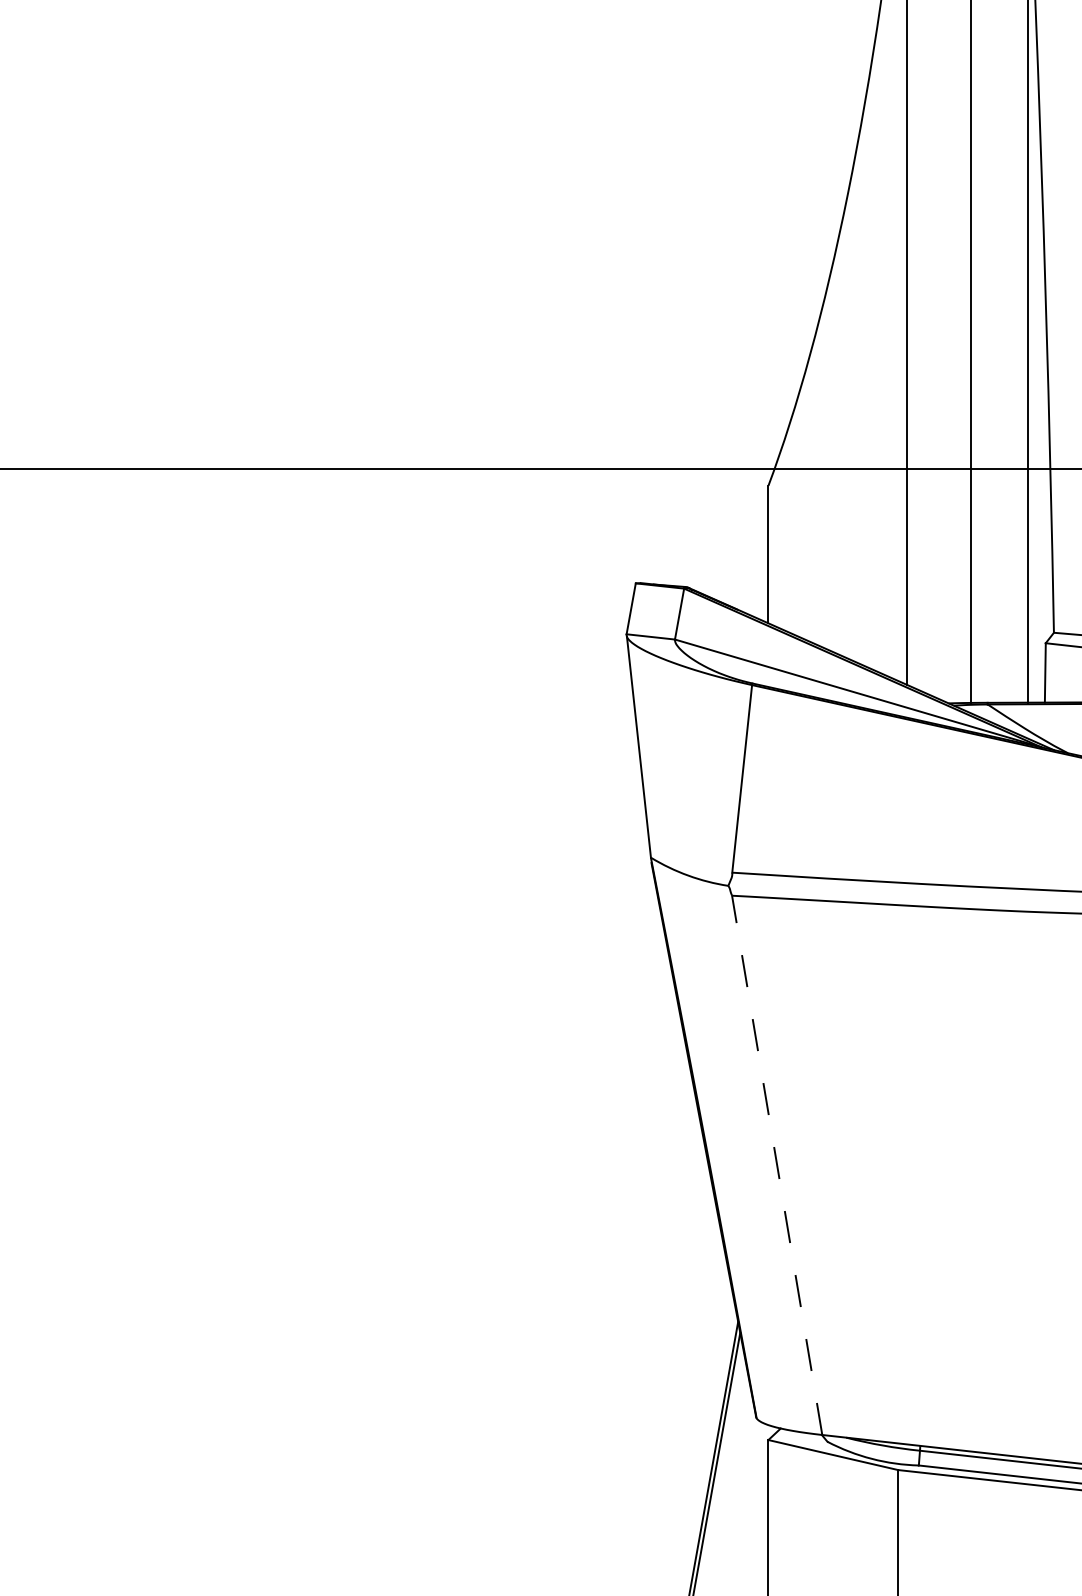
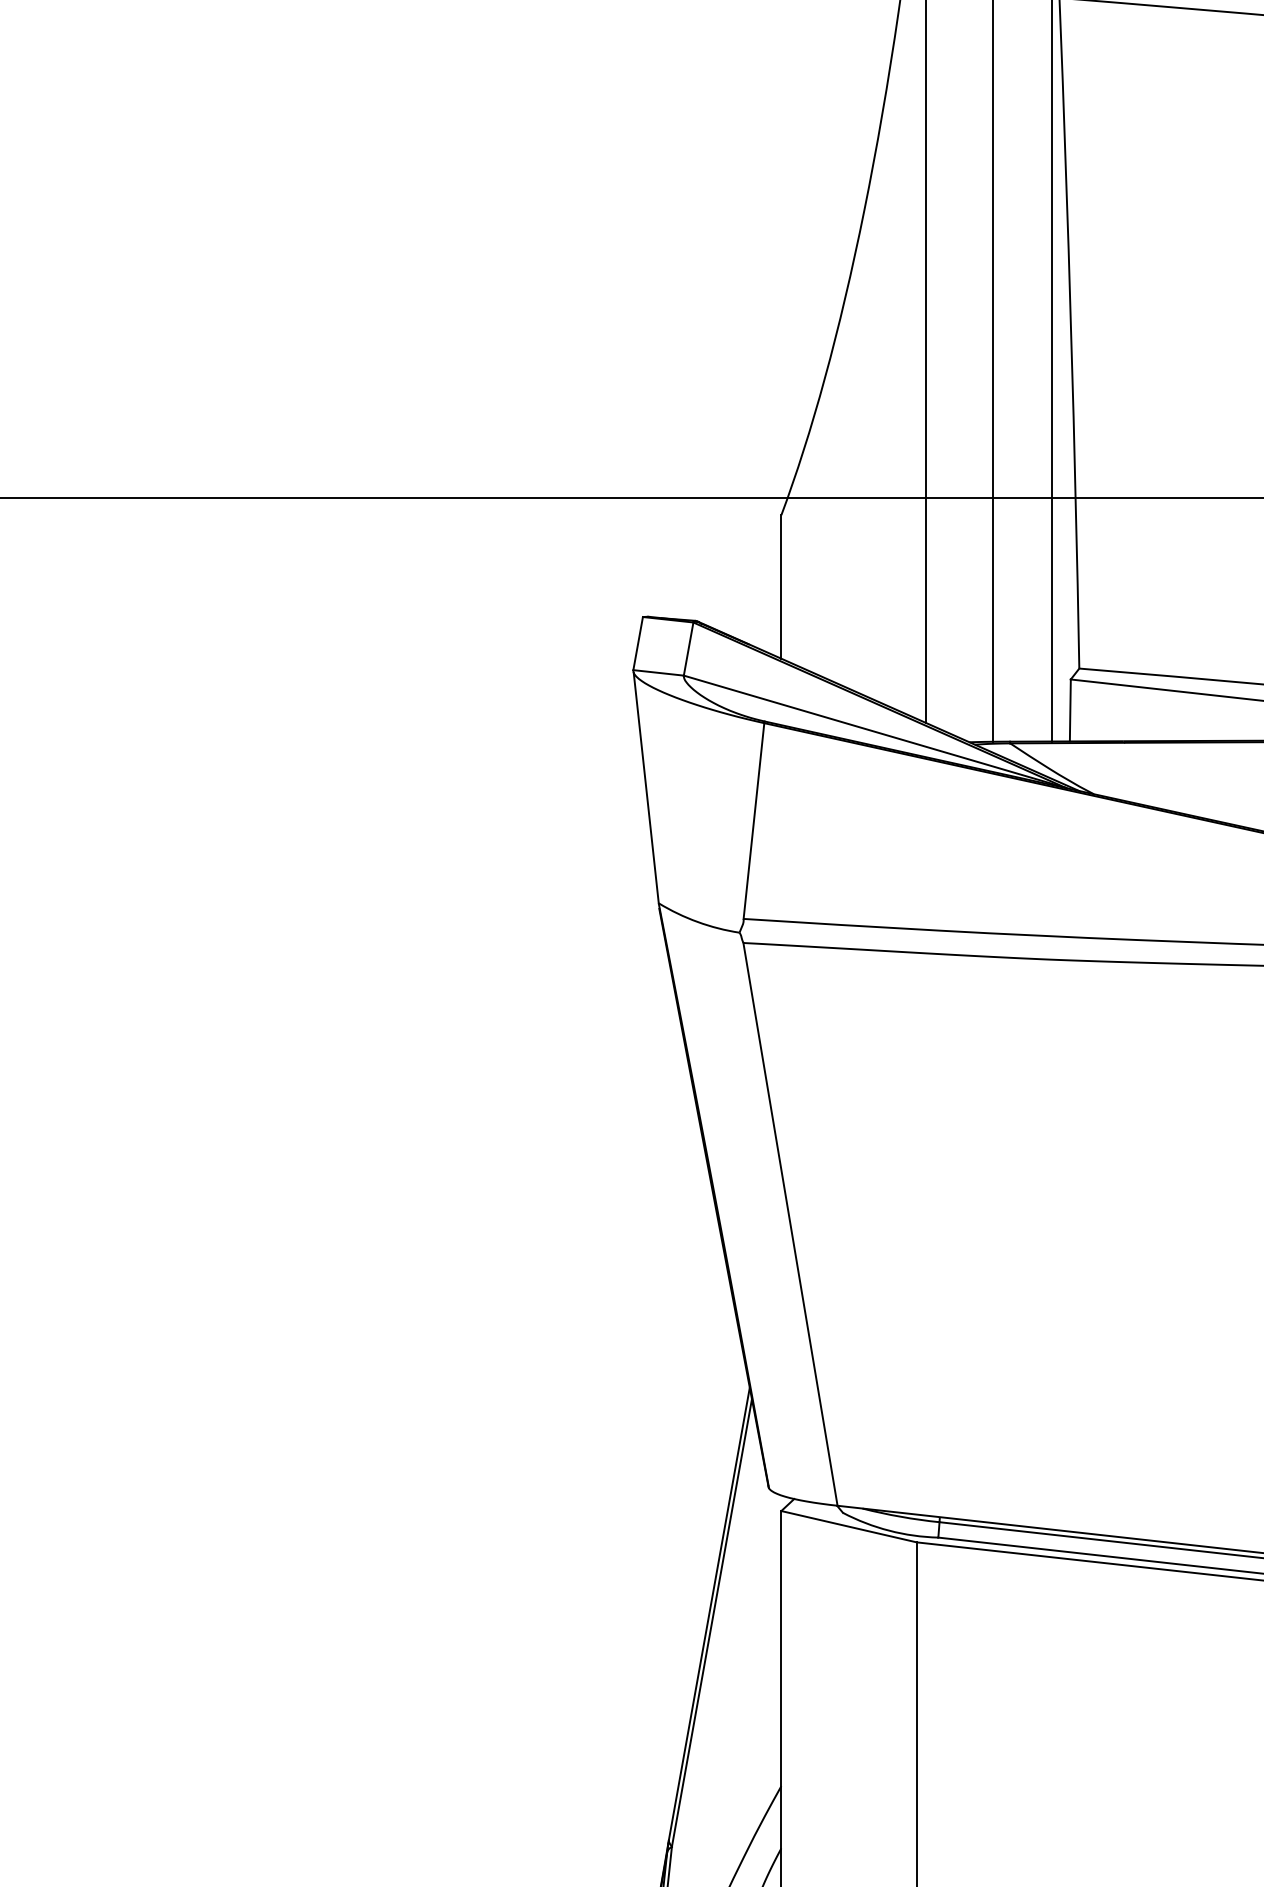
line: (777, 1164) -> (790, 1223), dashed -> solid

